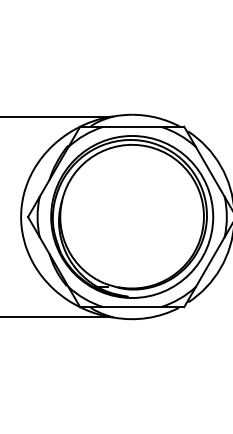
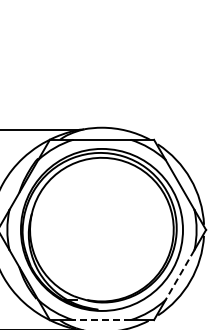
line: (210, 262) -> (180, 275), solid -> dashed
line: (132, 307) -> (102, 320), solid -> dashed

